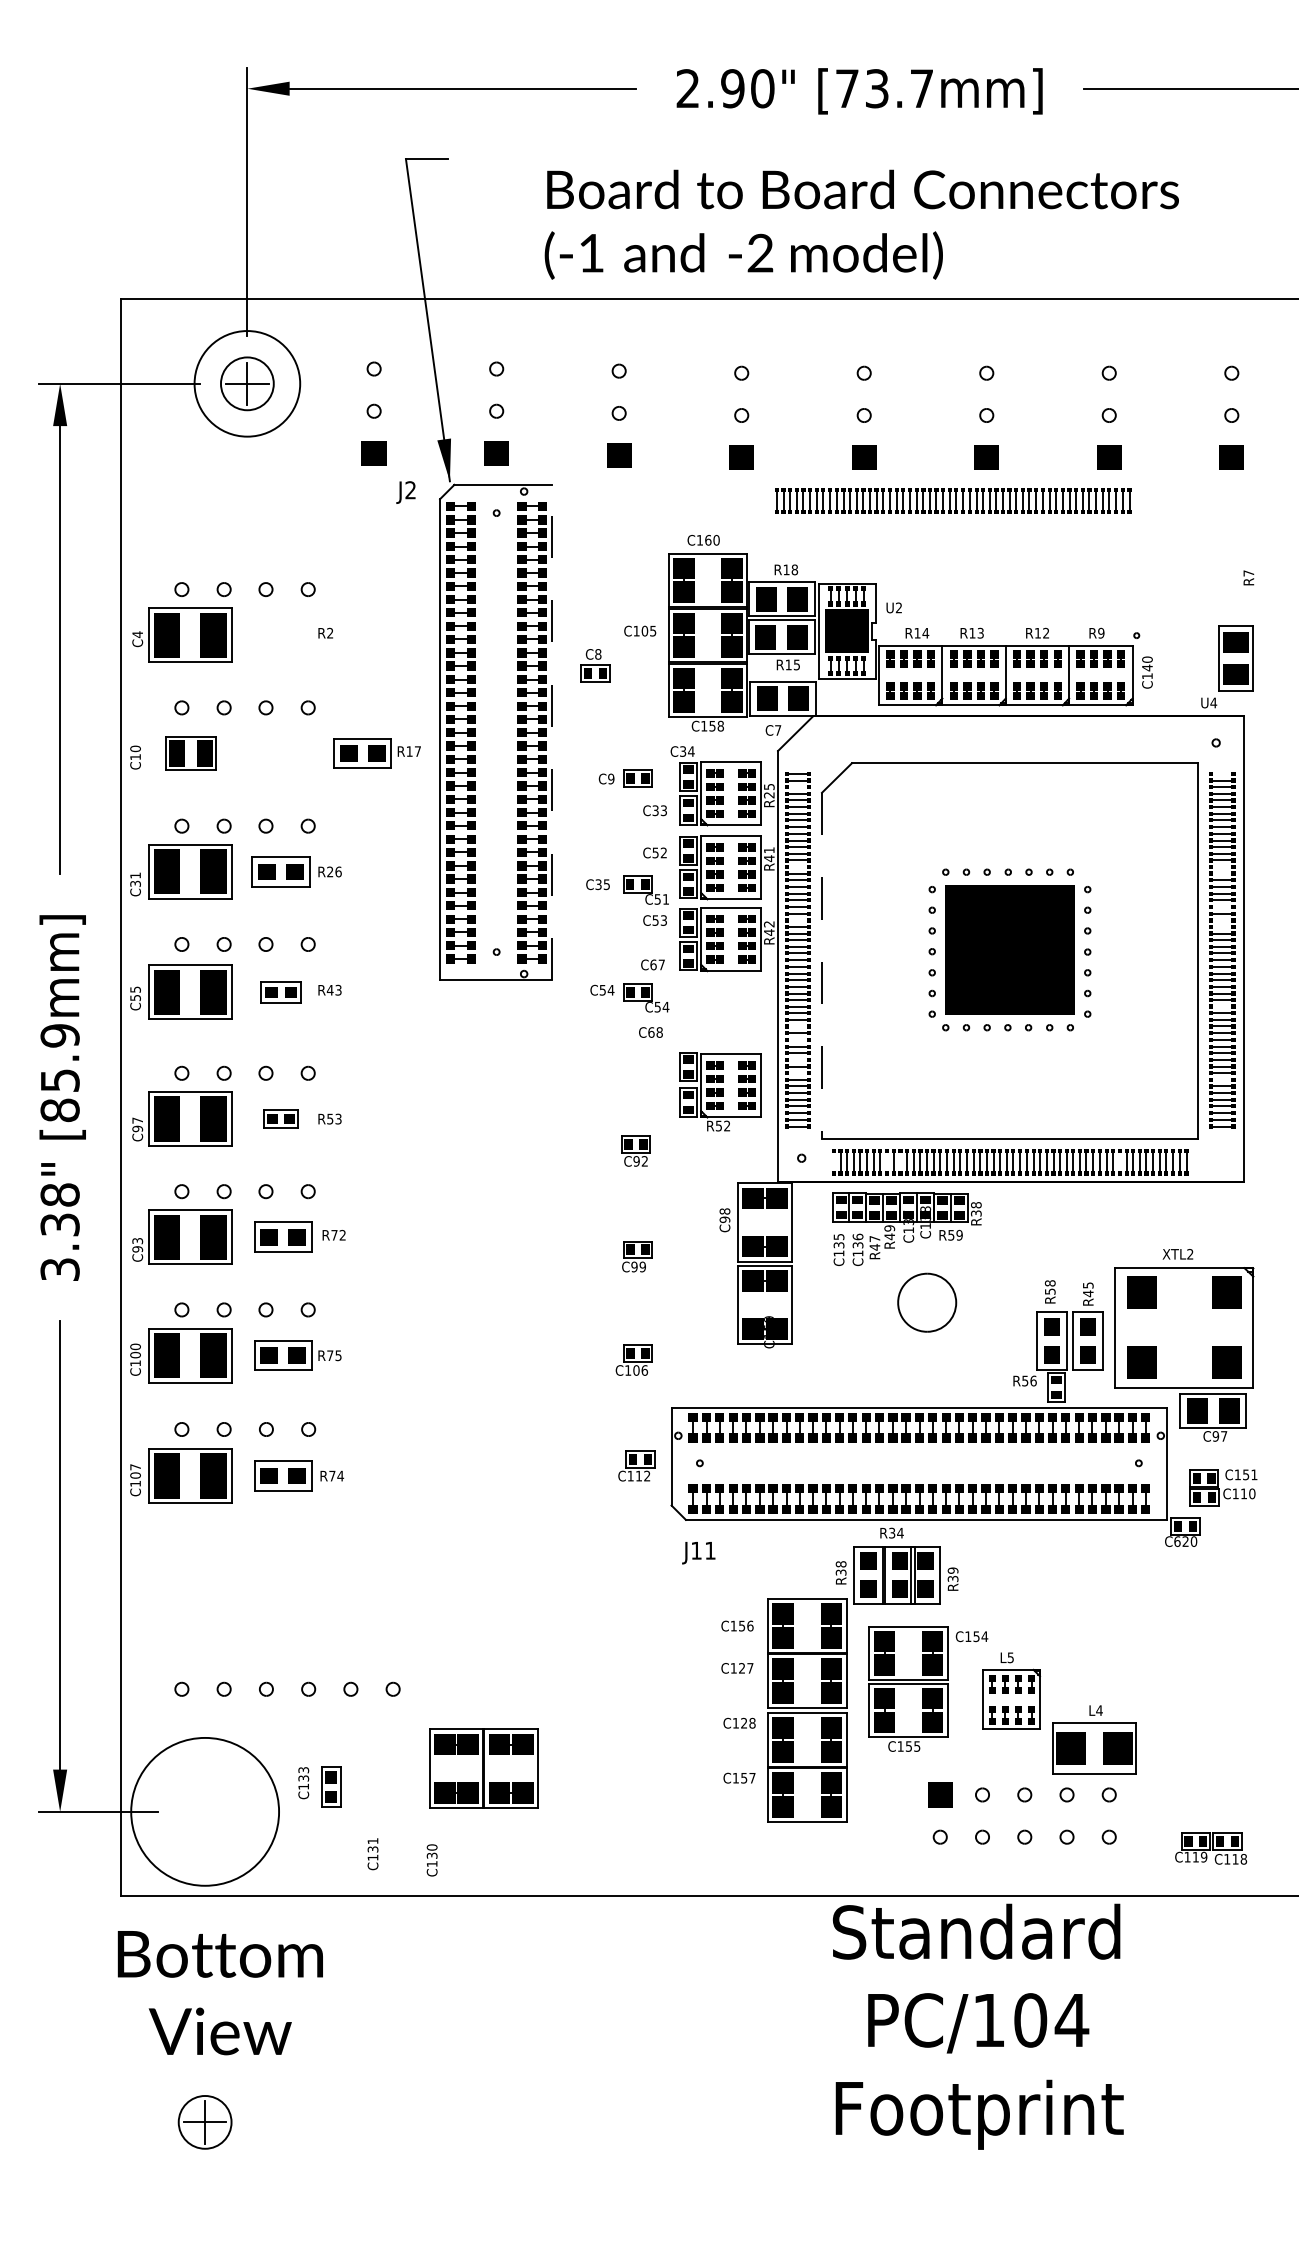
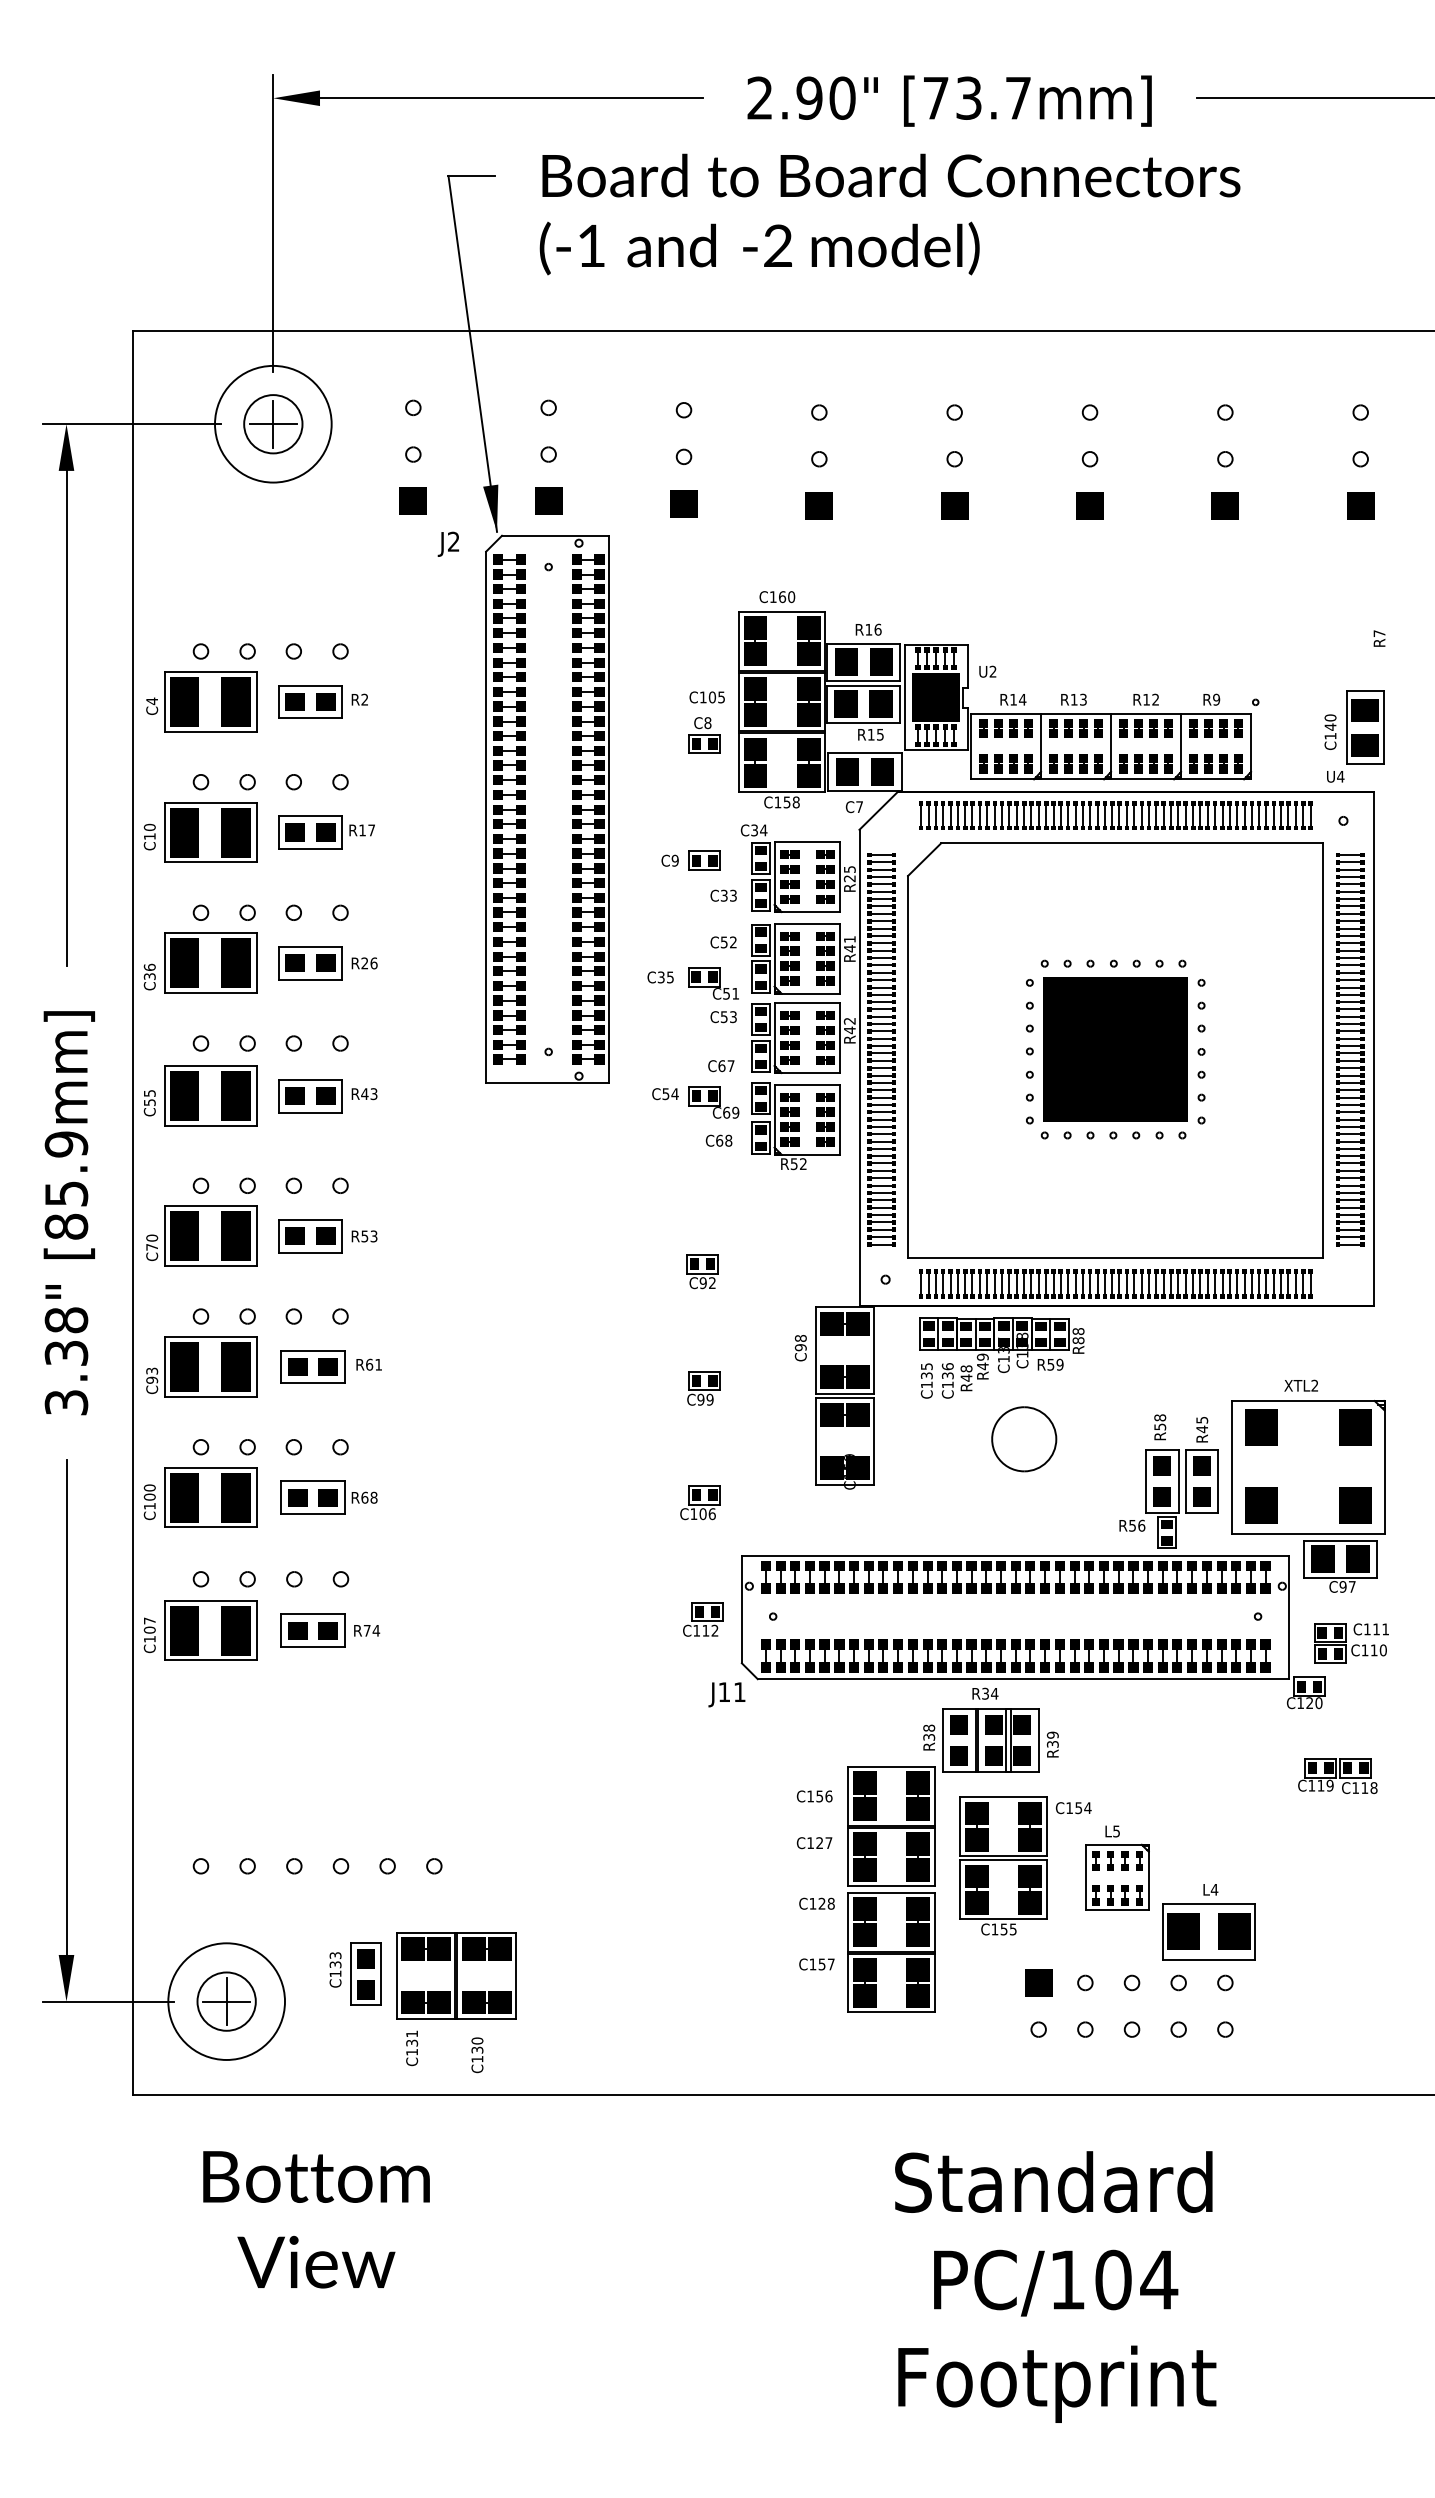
text: (861, 224) -> (889, 214), moved
part: (952, 500) -> (1115, 815), moved
text: (794, 569) -> (877, 629), R18 -> R16
part: (281, 634) -> (310, 701), added
part: (595, 665) -> (704, 735), moved
text: (1147, 671) -> (1330, 731), moved
line: (551, 732) -> (609, 809), dashed -> solid
part: (190, 753) -> (210, 832), size x1.67
part: (377, 753) -> (326, 832), moved
line: (1221, 774) -> (1349, 855), added
line: (797, 786) -> (881, 869), added
line: (797, 867) -> (881, 958), added
line: (1221, 867) -> (1349, 958), added
line: (1221, 873) -> (1349, 965), added
text: (135, 874) -> (149, 966), C31 -> C36
line: (1221, 907) -> (1349, 1002), added
line: (797, 920) -> (881, 1016), added
line: (1221, 920) -> (1349, 1016), added
line: (1221, 926) -> (1349, 1023), added
line: (822, 966) -> (908, 1067), dashed -> solid
part: (281, 992) -> (310, 1096), size x1.43
text: (662, 1006) -> (731, 1112), C54 -> C69
line: (1221, 1006) -> (1349, 1112), added
line: (797, 1026) -> (881, 1134), added
line: (797, 1040) -> (881, 1149), added
line: (797, 1059) -> (881, 1170), added
line: (797, 1073) -> (881, 1185), added
line: (1221, 1079) -> (1349, 1192), added
part: (720, 1092) -> (795, 1126), moved
part: (281, 1119) -> (310, 1236), size x1.67
text: (138, 1124) -> (152, 1242), C97 -> C70
line: (834, 1161) -> (921, 1283), added
line: (886, 1161) -> (979, 1283), added
line: (900, 1161) -> (994, 1283), added
line: (1120, 1161) -> (1237, 1283), added
text: (976, 1213) -> (1078, 1340), R38 -> R88
text: (338, 1235) -> (373, 1364), R72 -> R61
text: (874, 1238) -> (966, 1368), R47 -> R48
text: (334, 1355) -> (369, 1497), R75 -> R68
text: (1246, 1474) -> (1376, 1629), C151 -> C111
text: (1177, 1541) -> (1300, 1703), C620 -> C120
text: (698, 1552) -> (726, 1694), moved
part: (483, 1768) -> (456, 1975), moved
part: (330, 1786) -> (365, 1973), size x1.43
circle: (204, 1811) -> (226, 2001), size x0.71
part: (1210, 1847) -> (1337, 1775), moved
text: (220, 1992) -> (316, 2219), moved
text: (978, 2026) -> (1055, 2286), moved
part: (204, 2122) -> (226, 2001), moved

